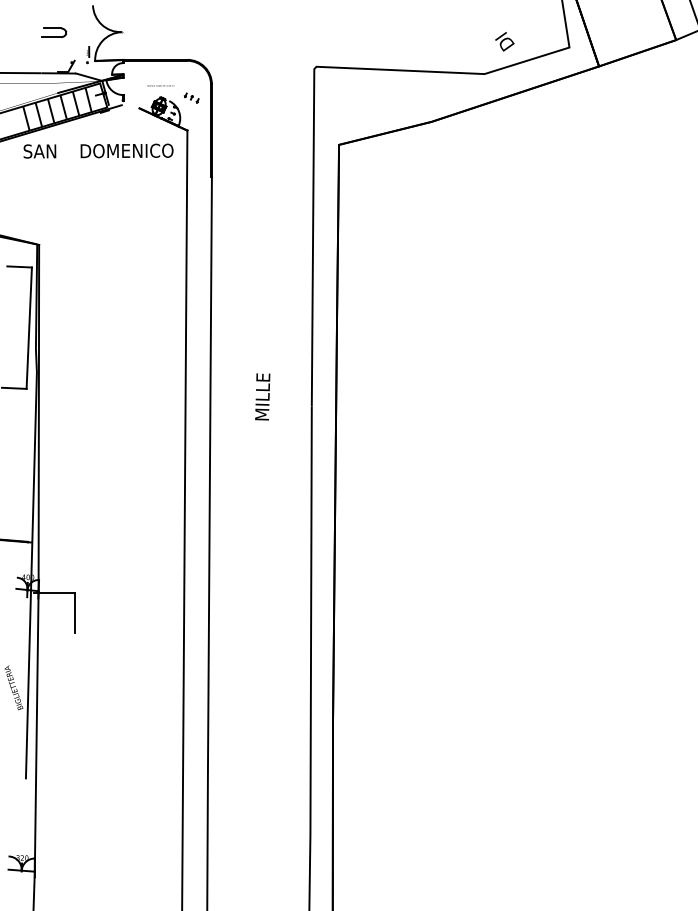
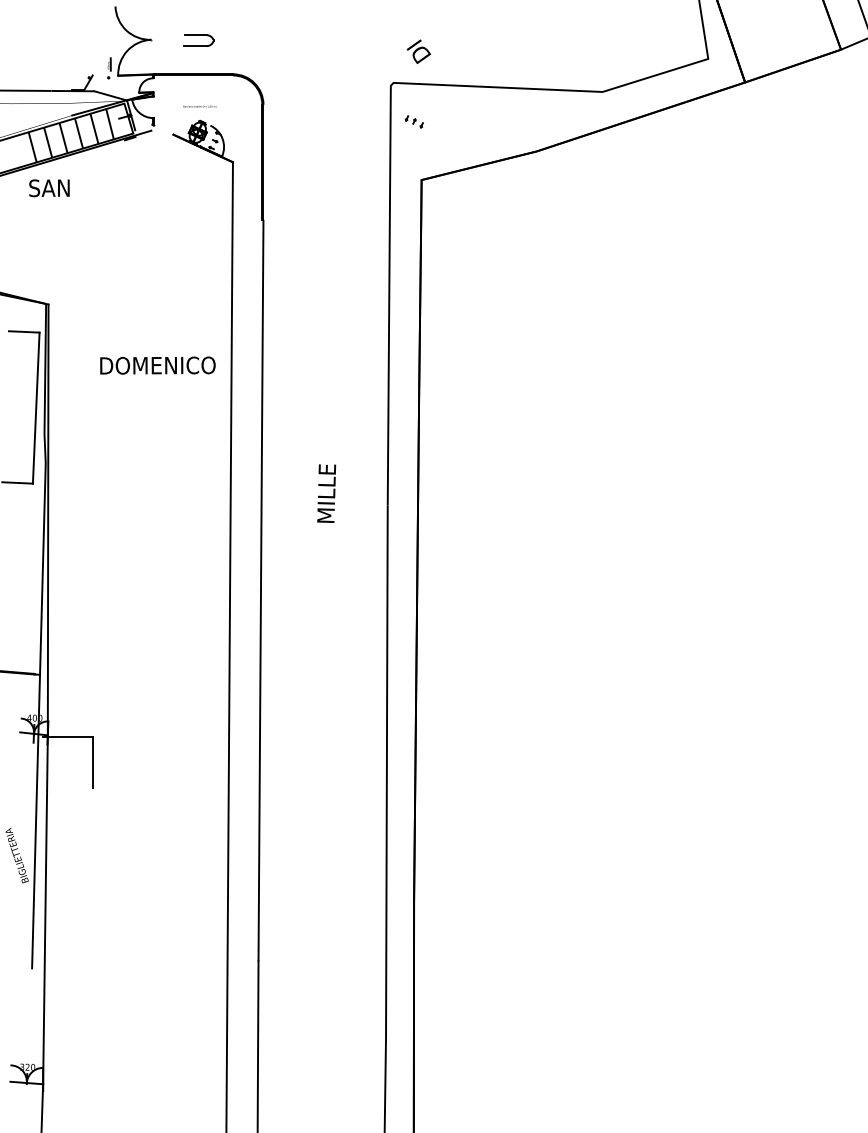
part: (54, 32) -> (198, 40), moved
text: (504, 41) -> (418, 51), moved
part: (191, 97) -> (413, 121), moved
text: (126, 150) -> (157, 365), moved

